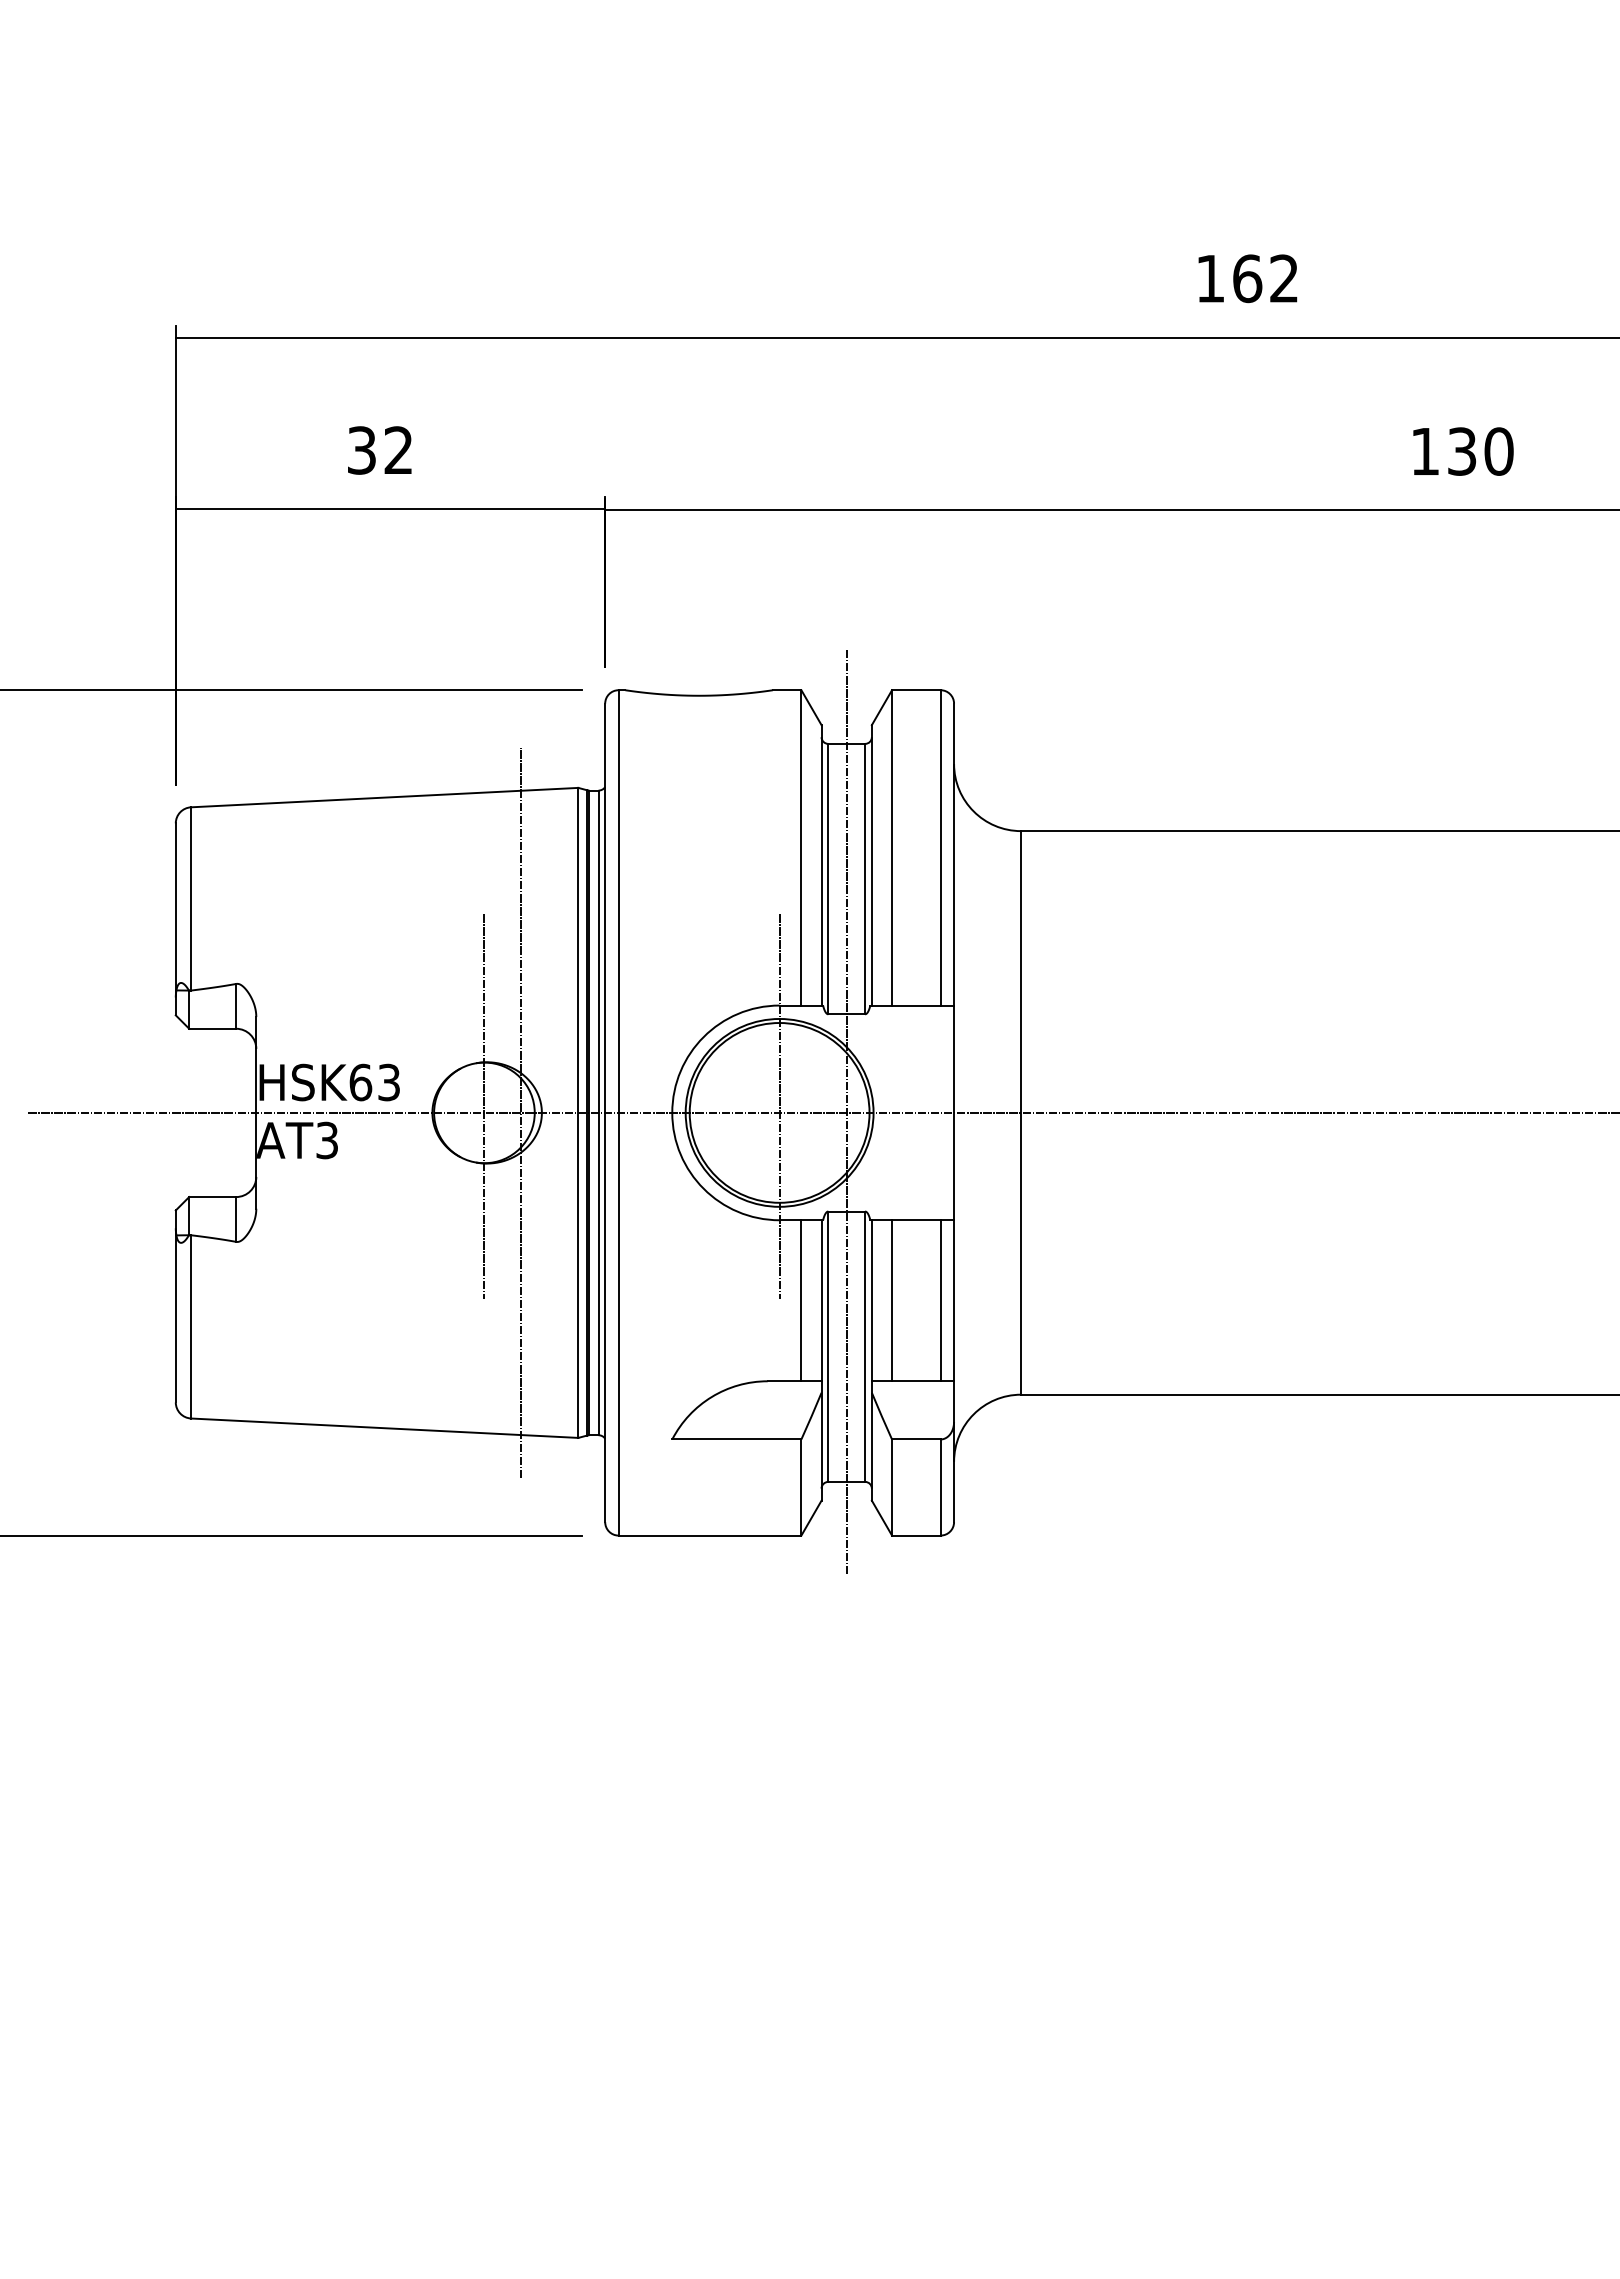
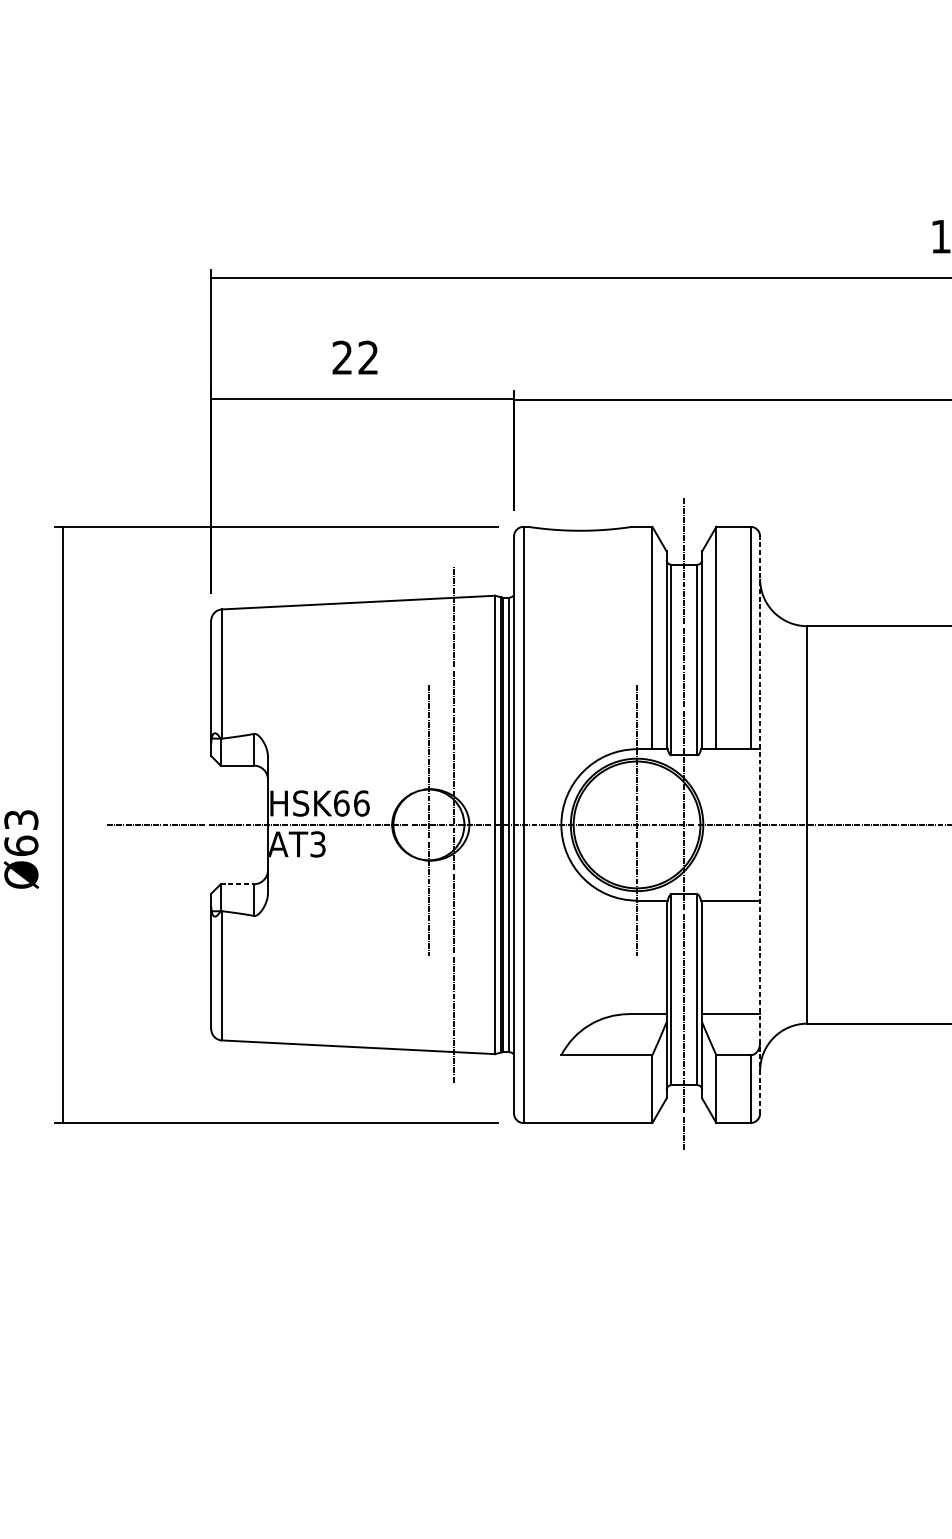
text: (361, 450) -> (342, 357), 32 -> 22
text: (389, 1082) -> (361, 803), HSK63 -> HSK66
line: (954, 1112) -> (760, 824), solid -> dashed
line: (213, 1197) -> (237, 884), solid -> dashed
line: (801, 1300) -> (652, 957), removed
line: (892, 1300) -> (716, 957), removed
line: (940, 1300) -> (750, 957), removed

